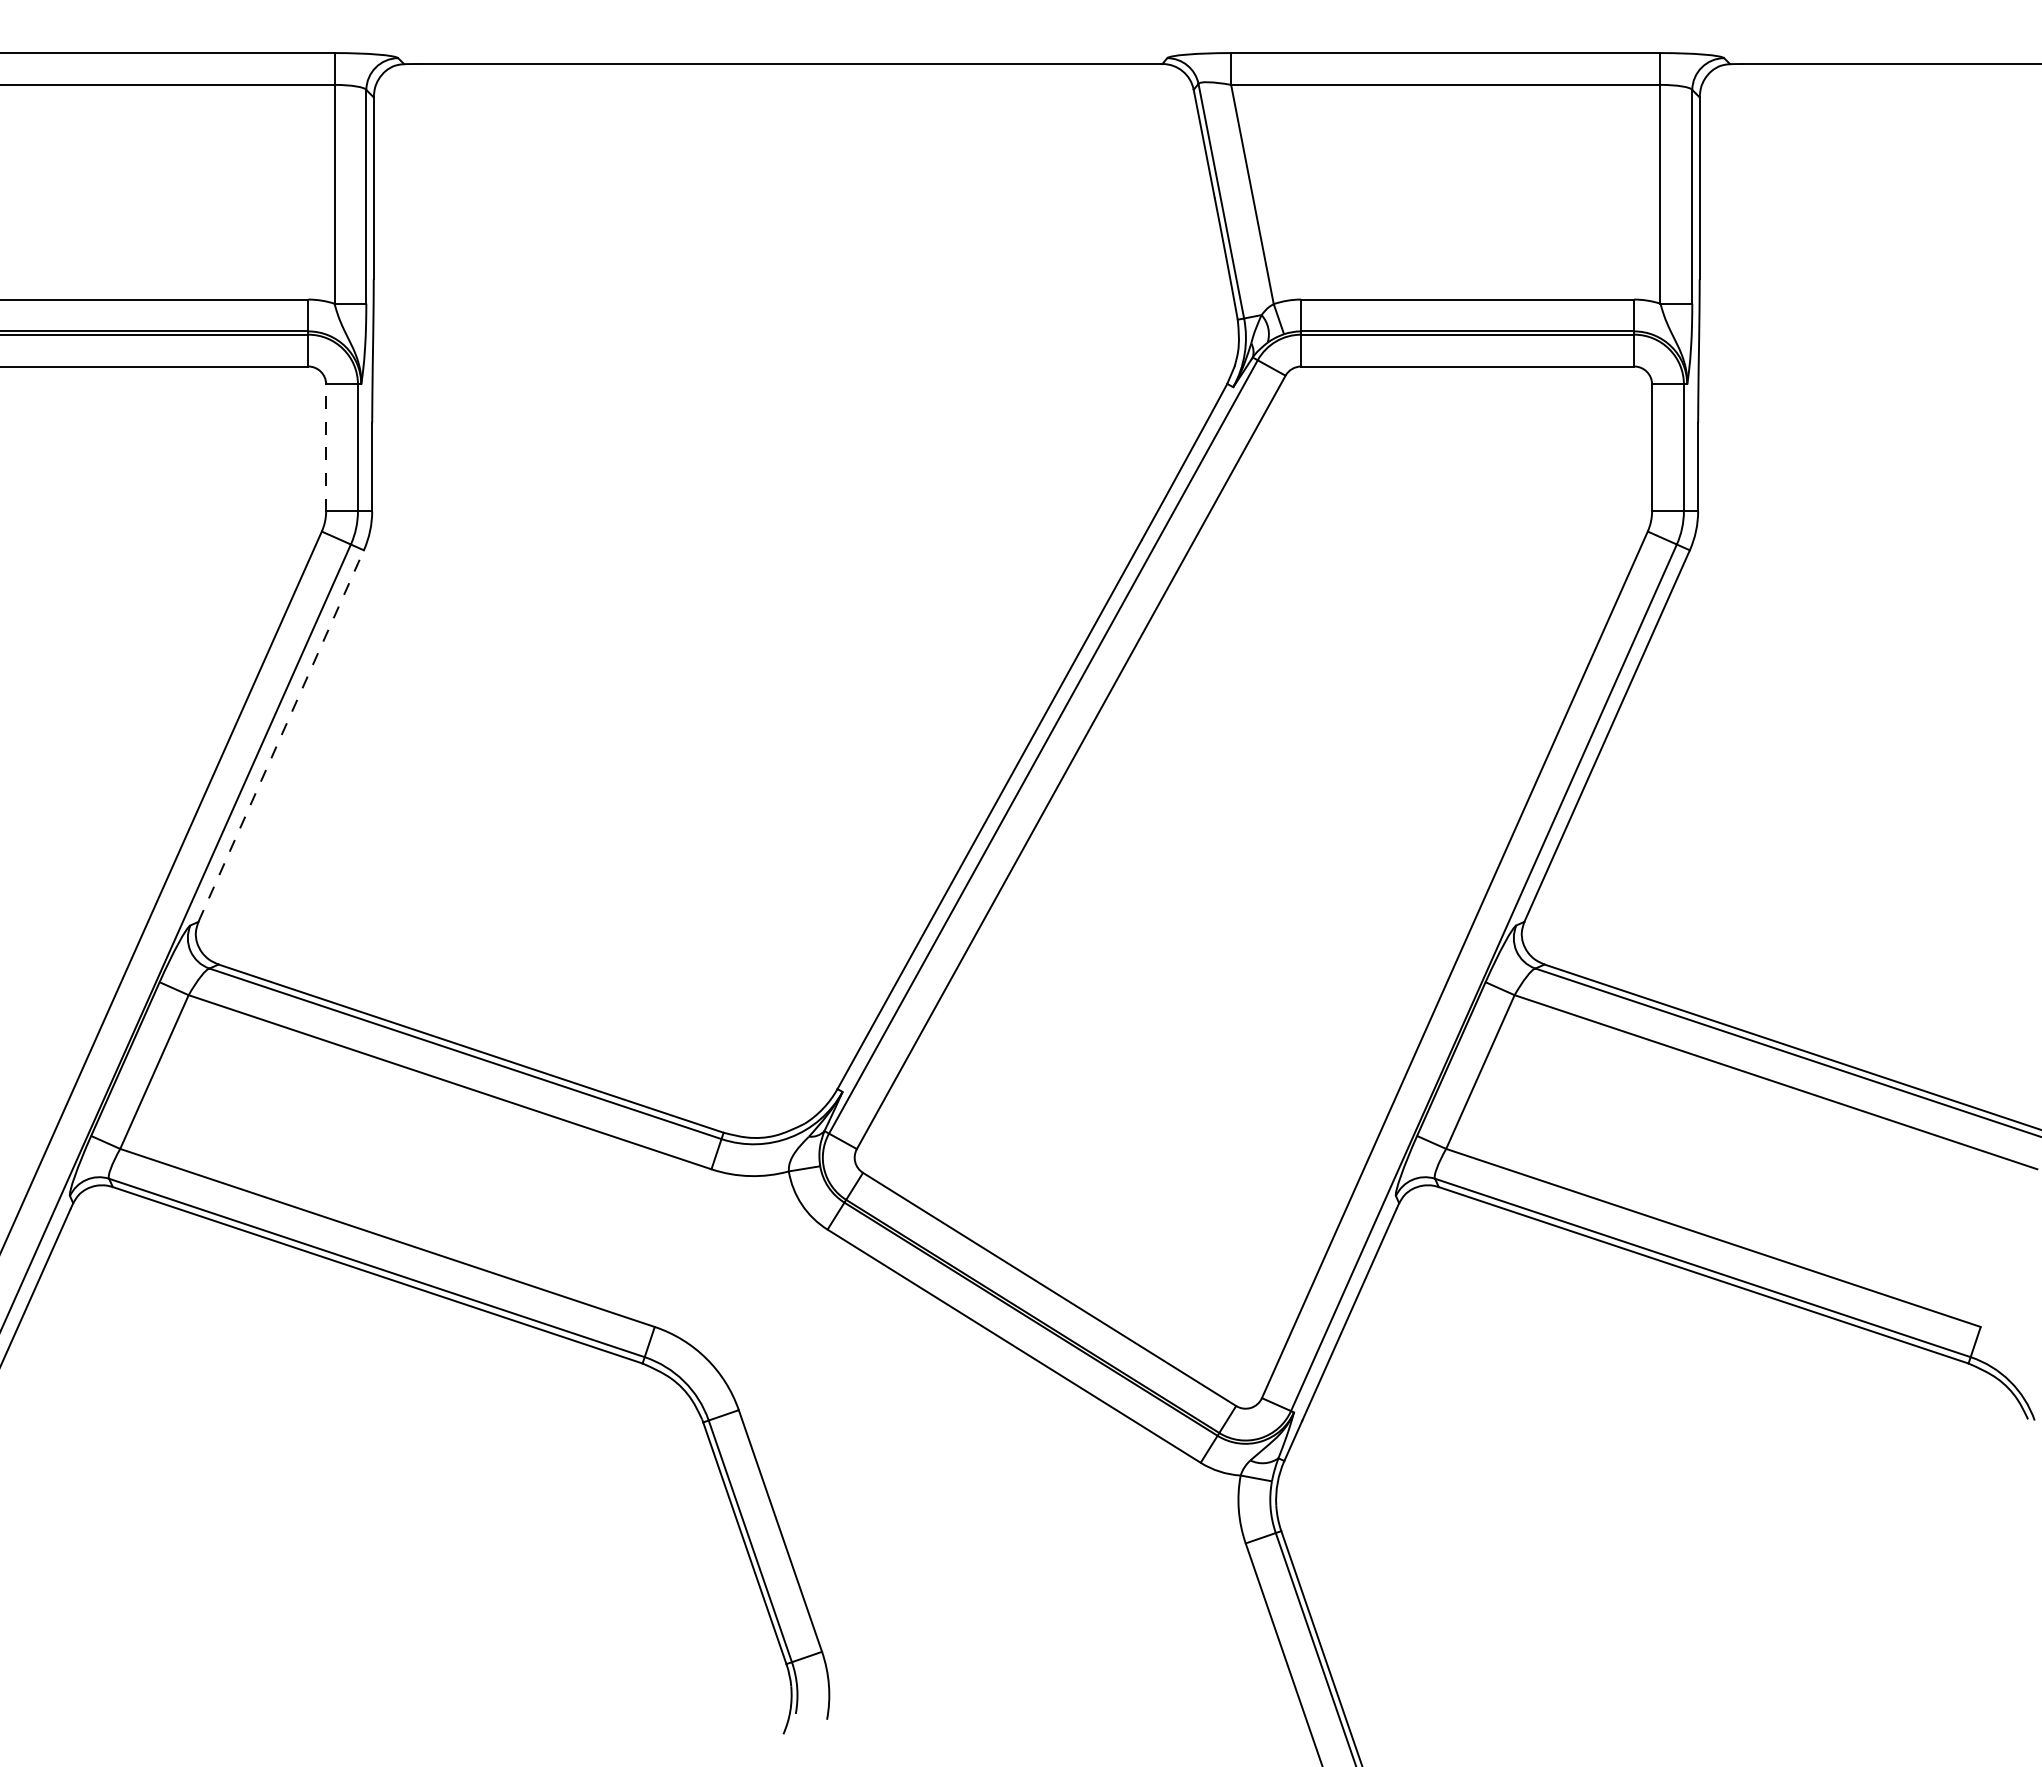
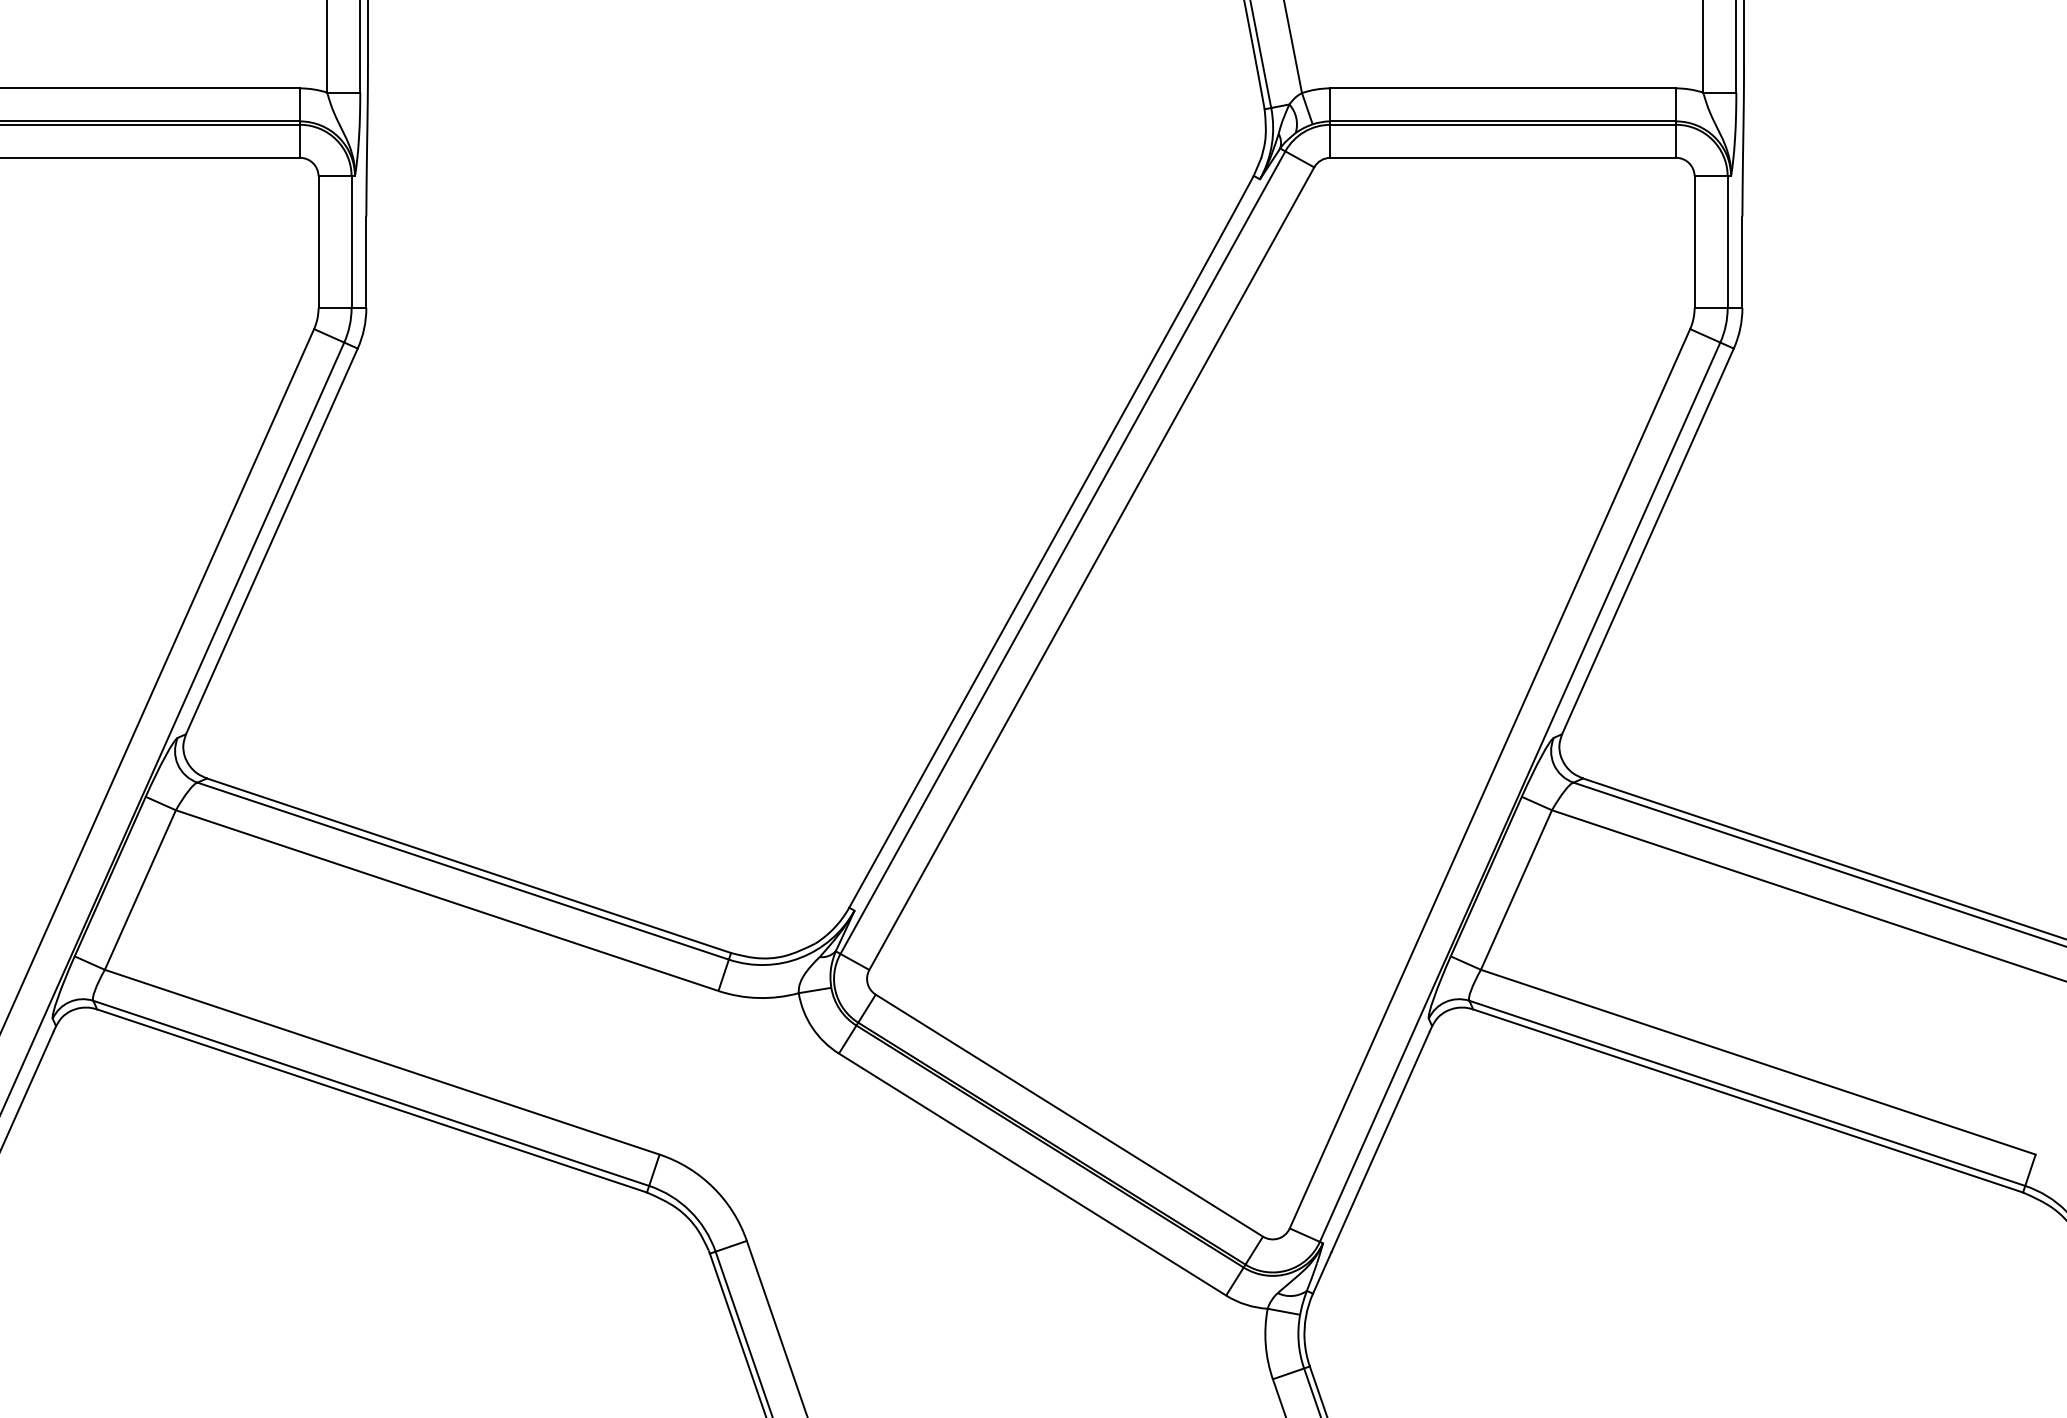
line: (326, 447) -> (318, 241), dashed -> solid
line: (281, 735) -> (272, 540), dashed -> solid

